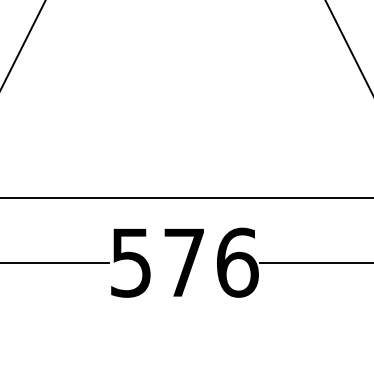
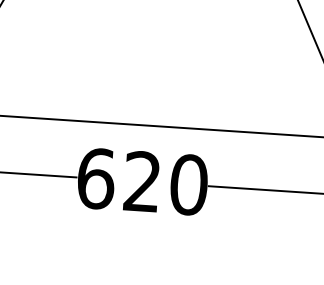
text: (184, 262) -> (142, 181), 576 -> 620

